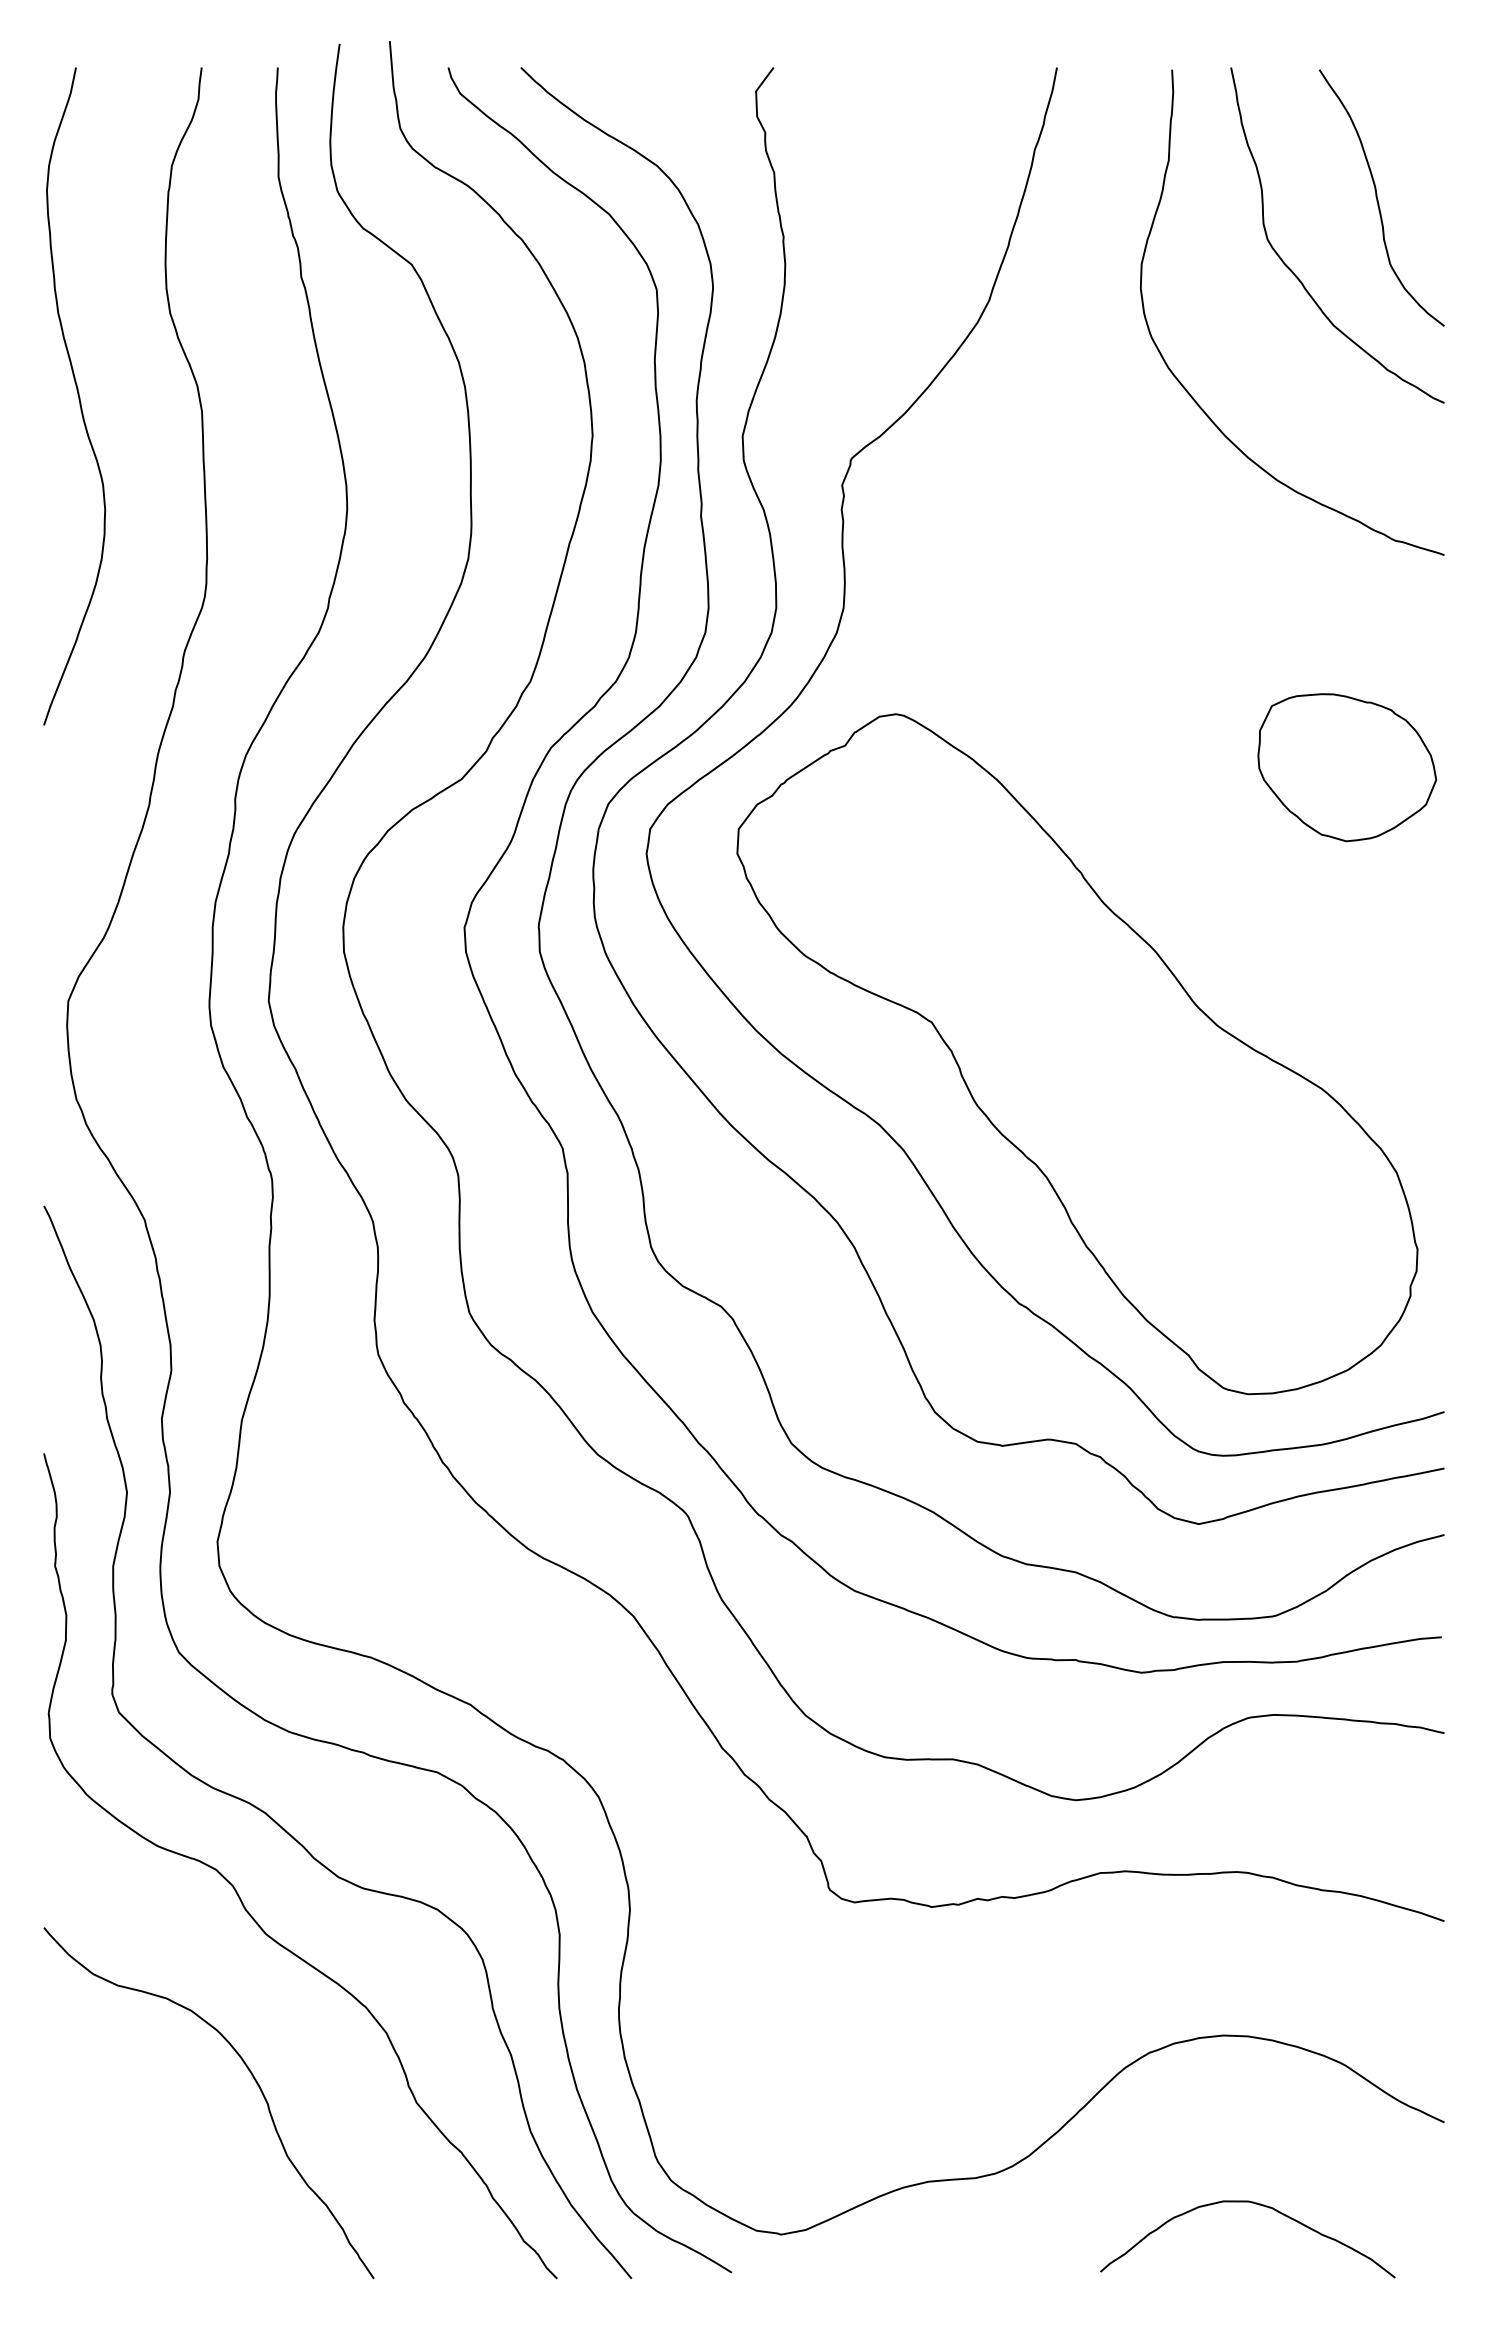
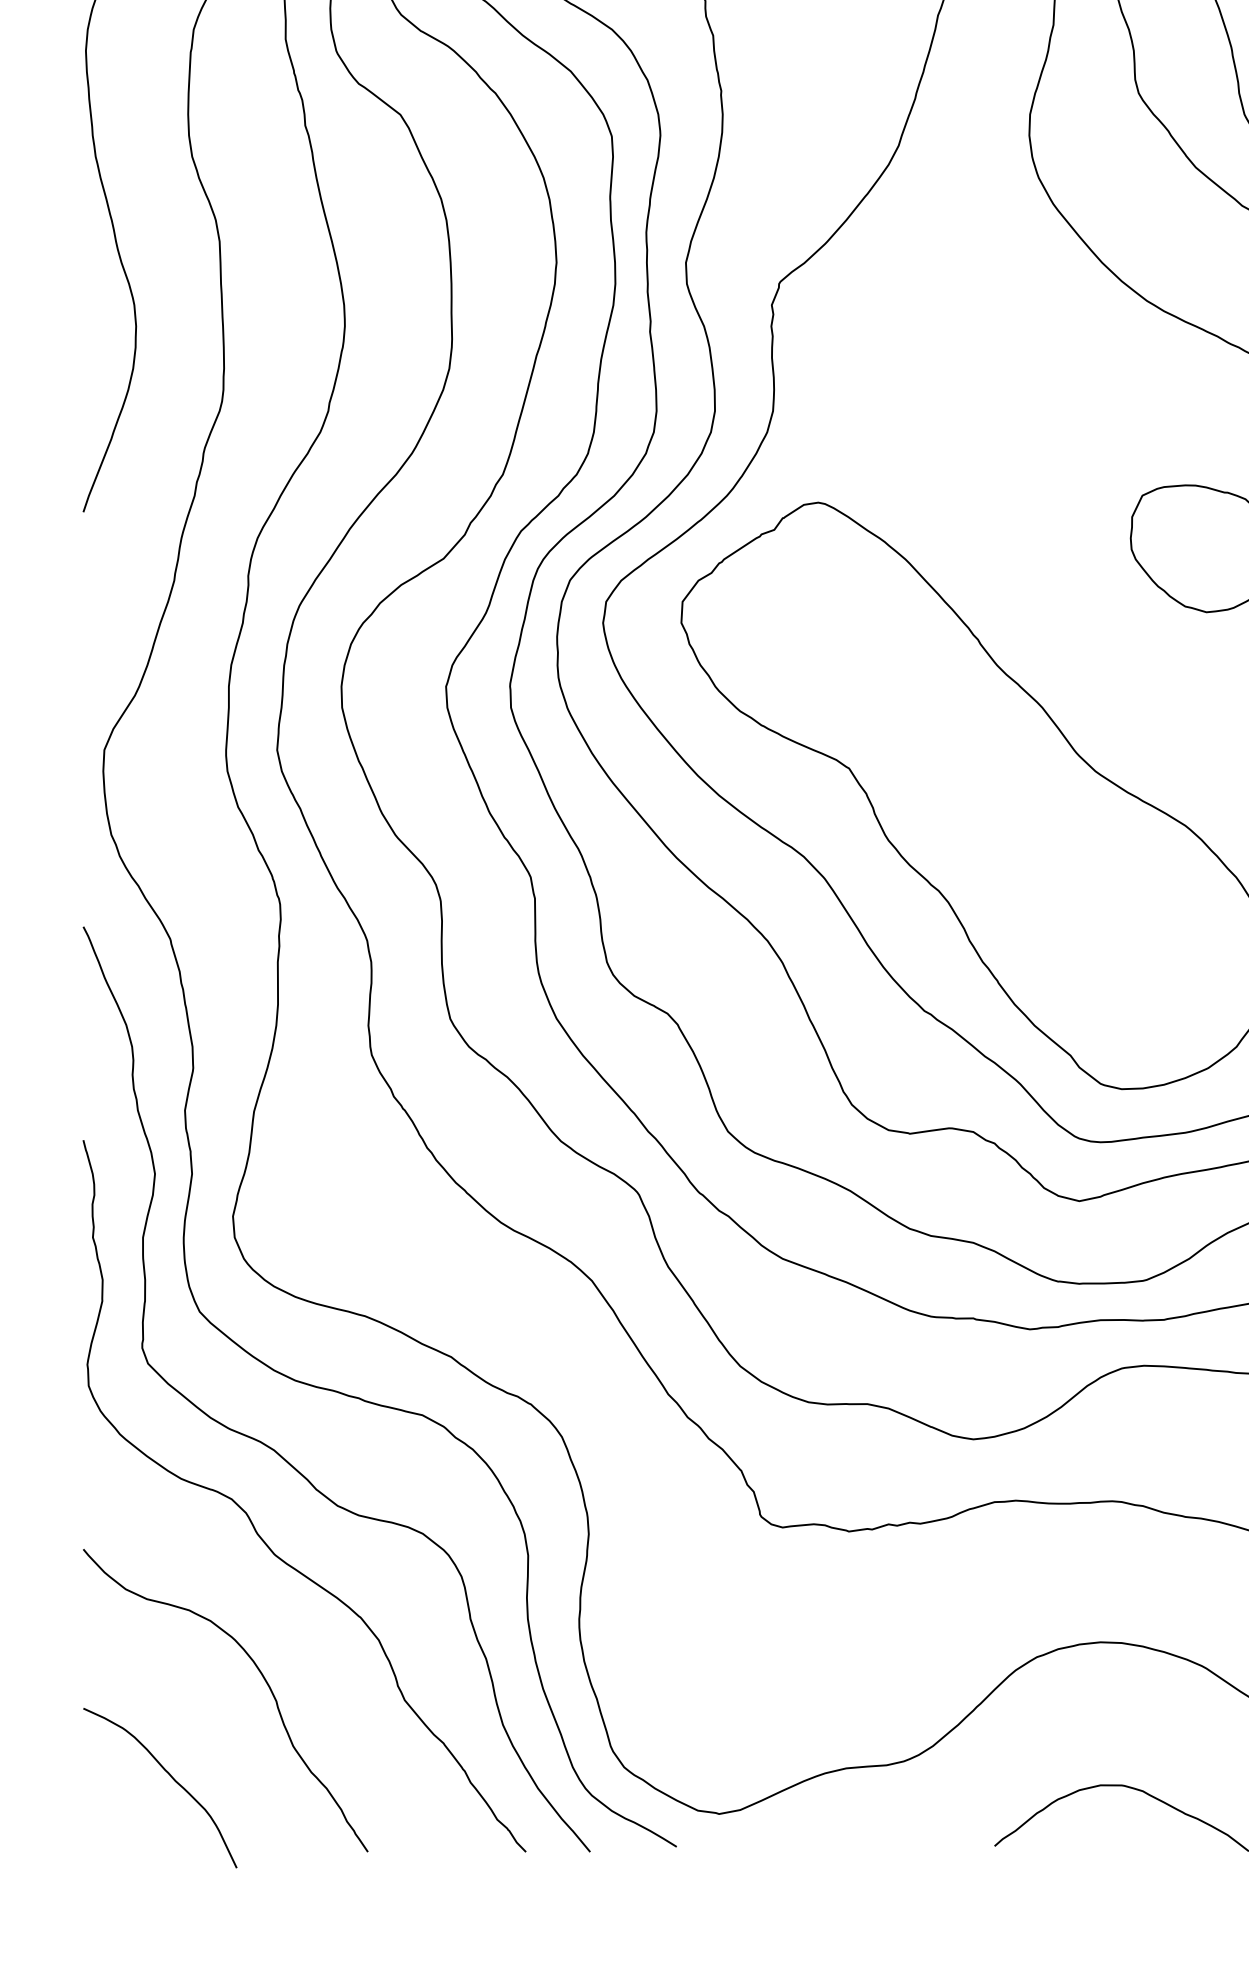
curve: (146, 2193) -> (171, 1778), added

